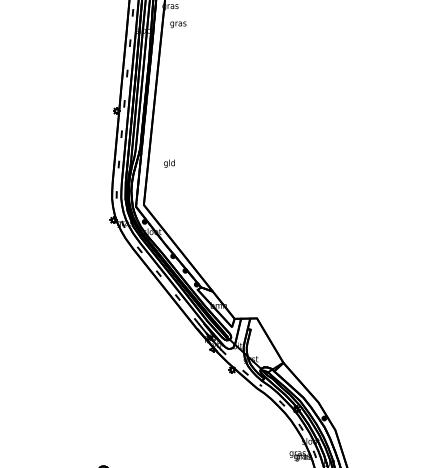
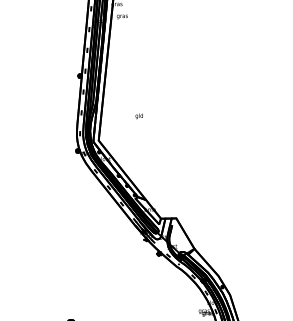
text: (168, 164) -> (138, 116), moved

